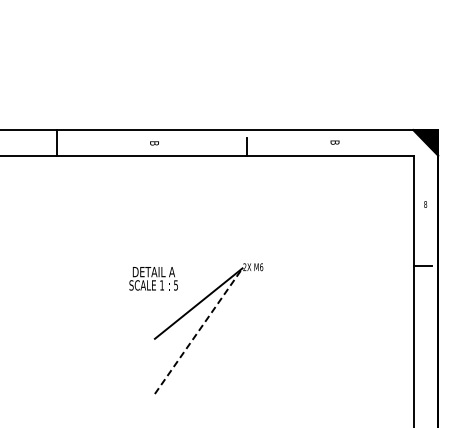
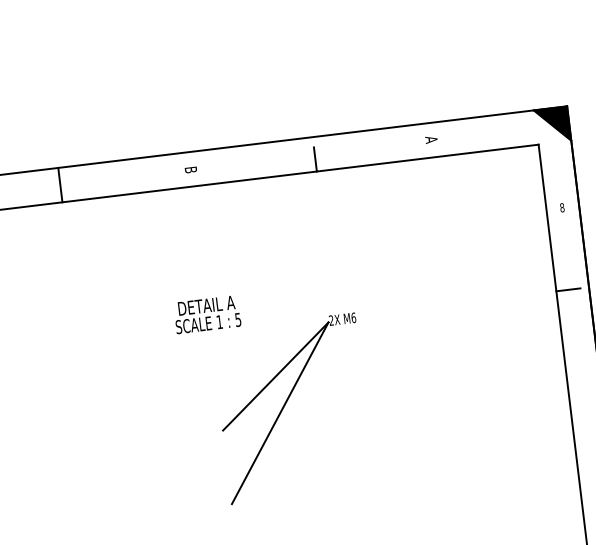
text: (334, 142) -> (430, 139), B -> A
text: (153, 278) -> (207, 314), moved
line: (198, 331) -> (279, 413), dashed -> solid

